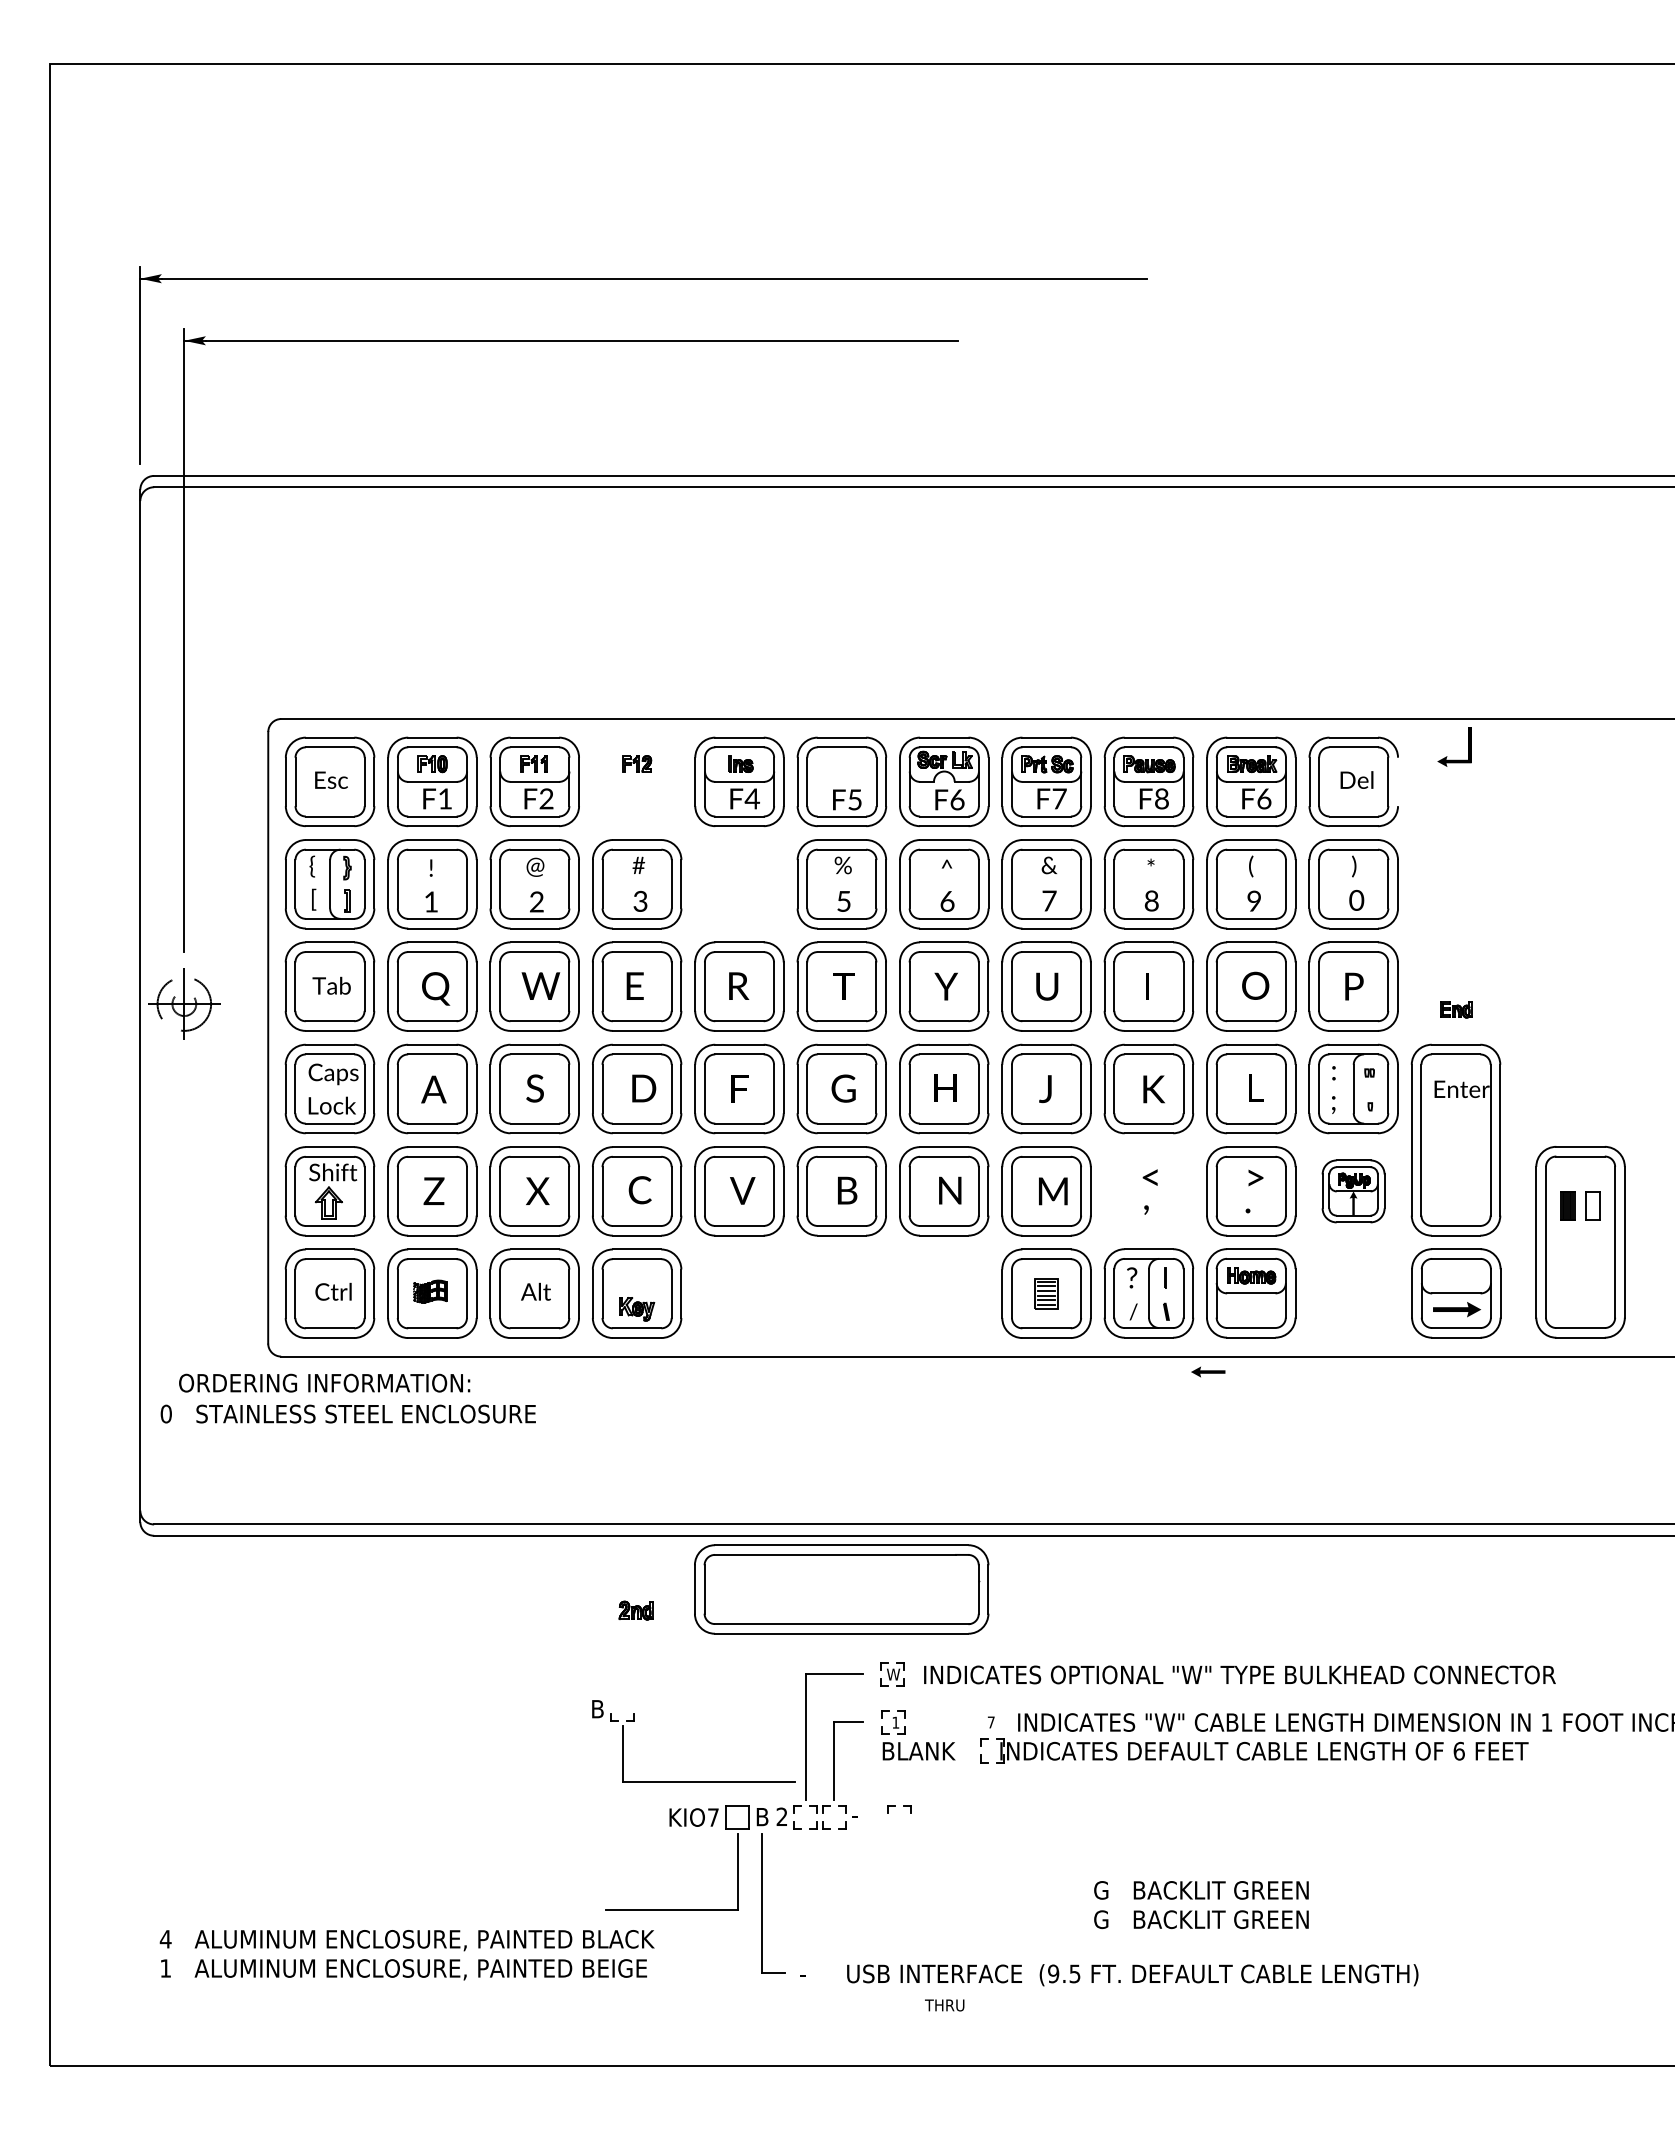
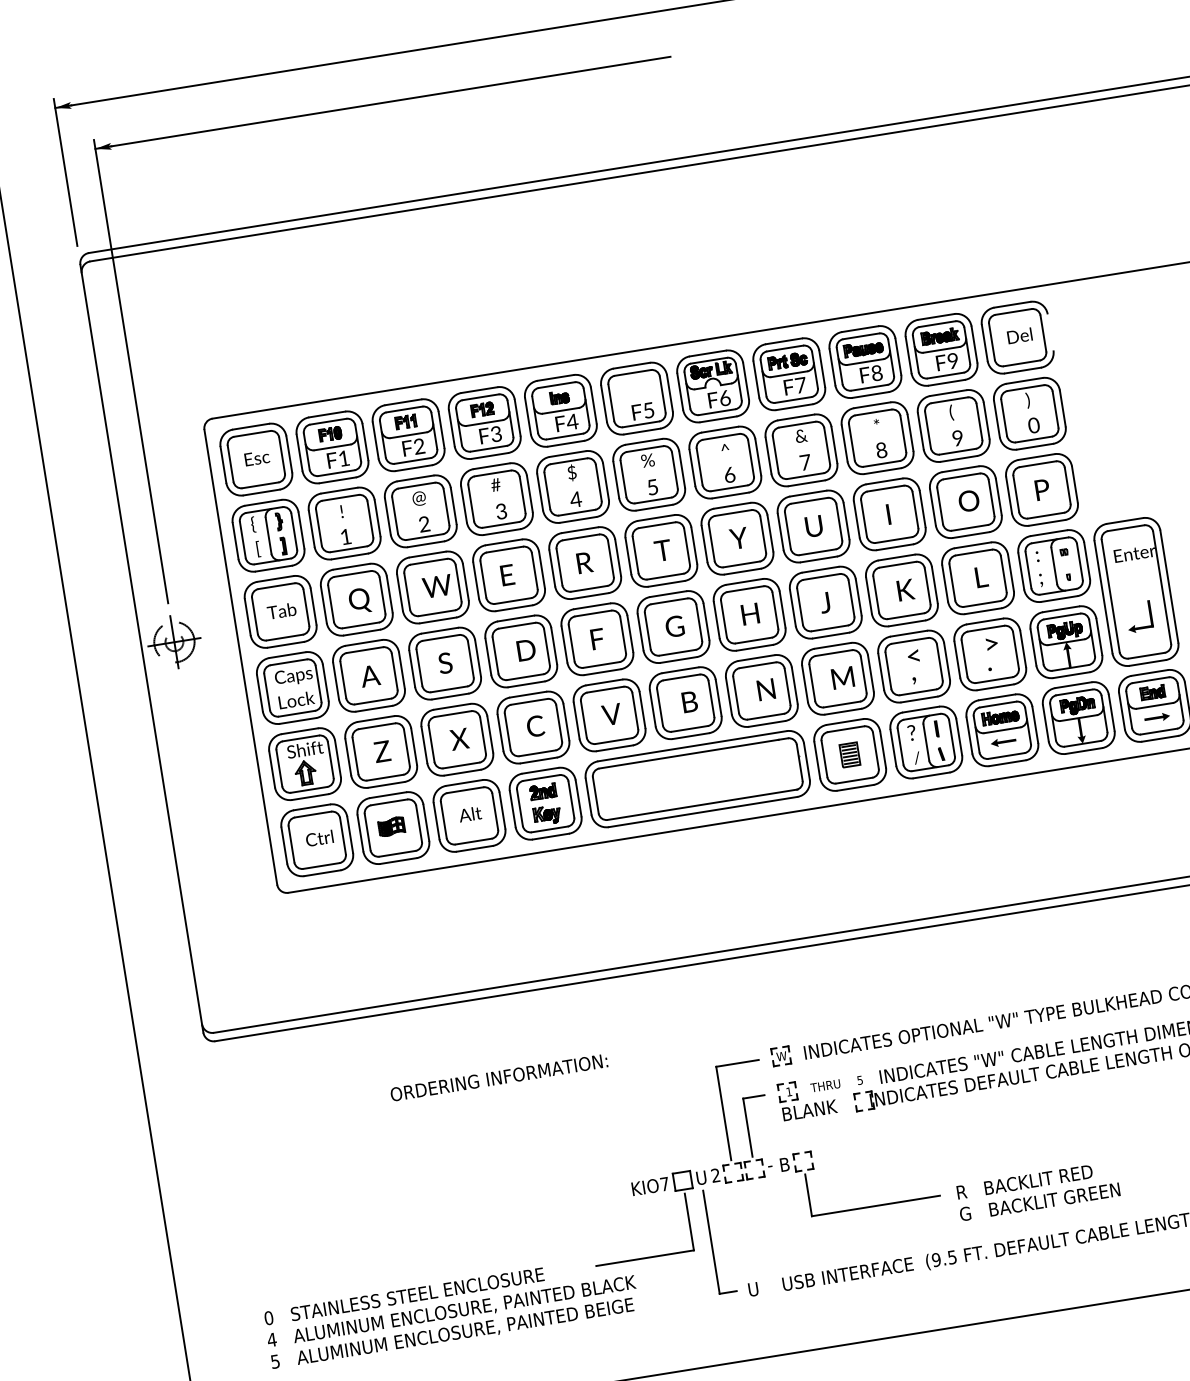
part: (1447, 756) -> (1135, 625), moved
part: (637, 781) -> (484, 422), added
text: (1264, 798) -> (953, 360), F6 -> F9
part: (739, 884) -> (573, 487), added
part: (1456, 1009) -> (1152, 692), moved
part: (1148, 1191) -> (913, 666), added
part: (1353, 1191) -> (1066, 642), size x1.43
part: (1353, 1293) -> (1078, 718), added
part: (1456, 1309) -> (1156, 717), size x0.71
part: (1208, 1371) -> (1003, 741), moved
text: (324, 1382) -> (499, 1077), moved
text: (347, 1413) -> (403, 1296), moved
part: (841, 1589) -> (697, 779), moved
part: (635, 1610) -> (542, 791), moved
text: (990, 1722) -> (859, 1080), 7 -> 5
part: (693, 1781) -> (864, 1207), moved
text: (762, 1817) -> (701, 1178), B -> U
text: (1201, 1890) -> (1036, 1180), G   BACKLIT GREEN -> R   BACKLIT RED
text: (165, 1968) -> (275, 1361), 1 -> 5
text: (806, 1974) -> (752, 1289), - -> U
text: (944, 2005) -> (825, 1085), moved

